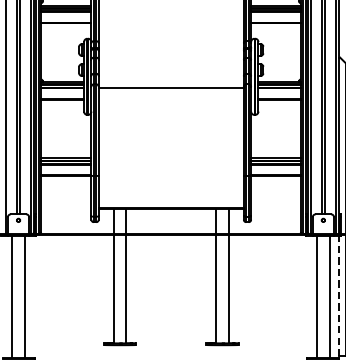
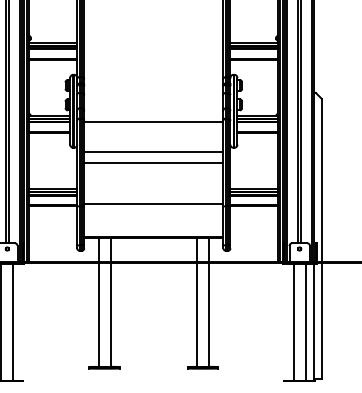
line: (170, 119) -> (153, 152), added
line: (170, 131) -> (153, 163), added
line: (170, 172) -> (153, 203), added
line: (338, 295) -> (314, 321), dashed -> solid

